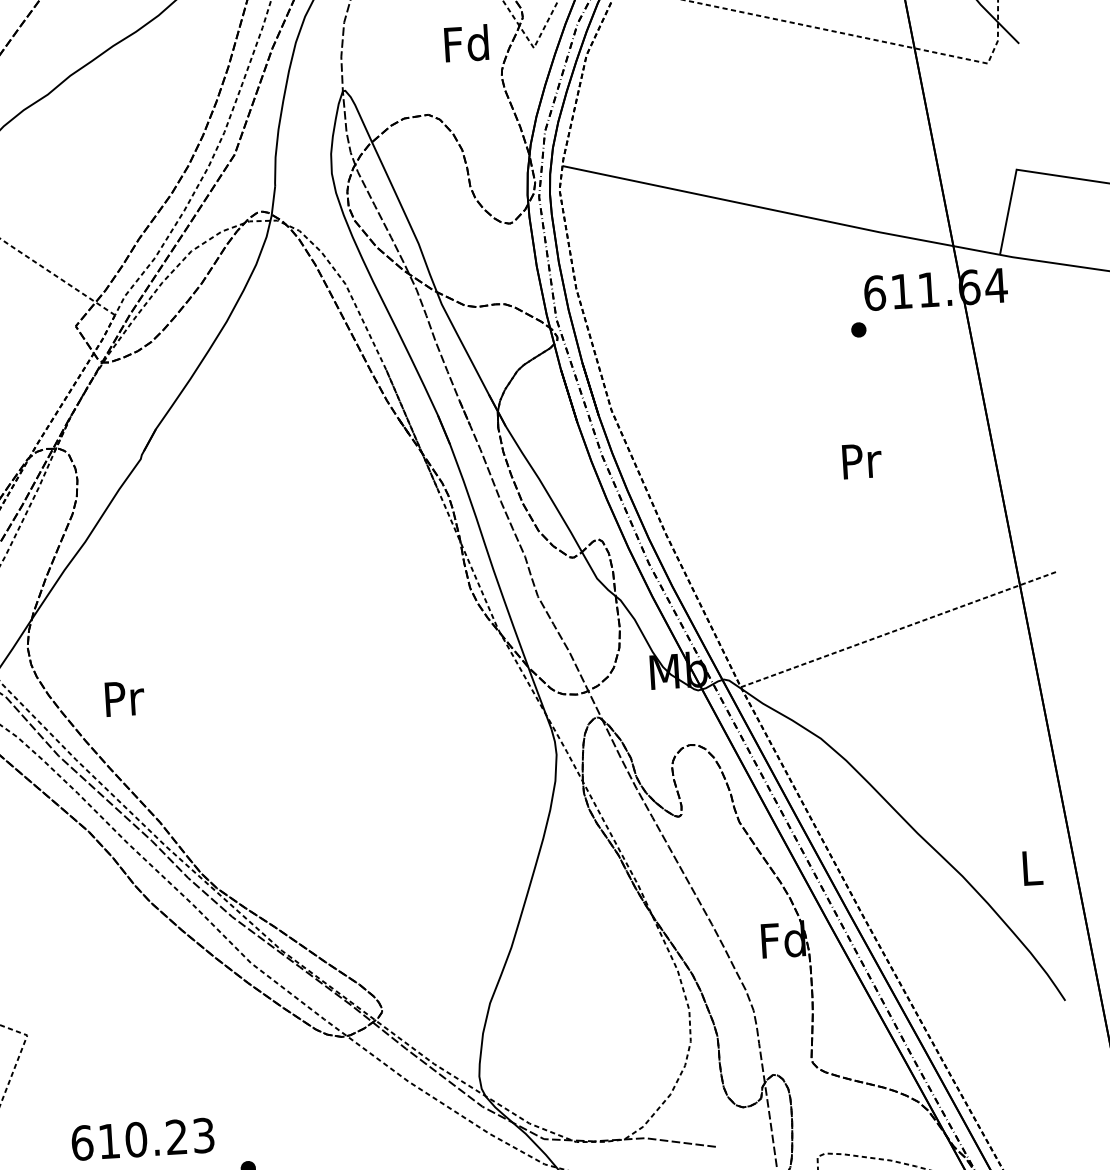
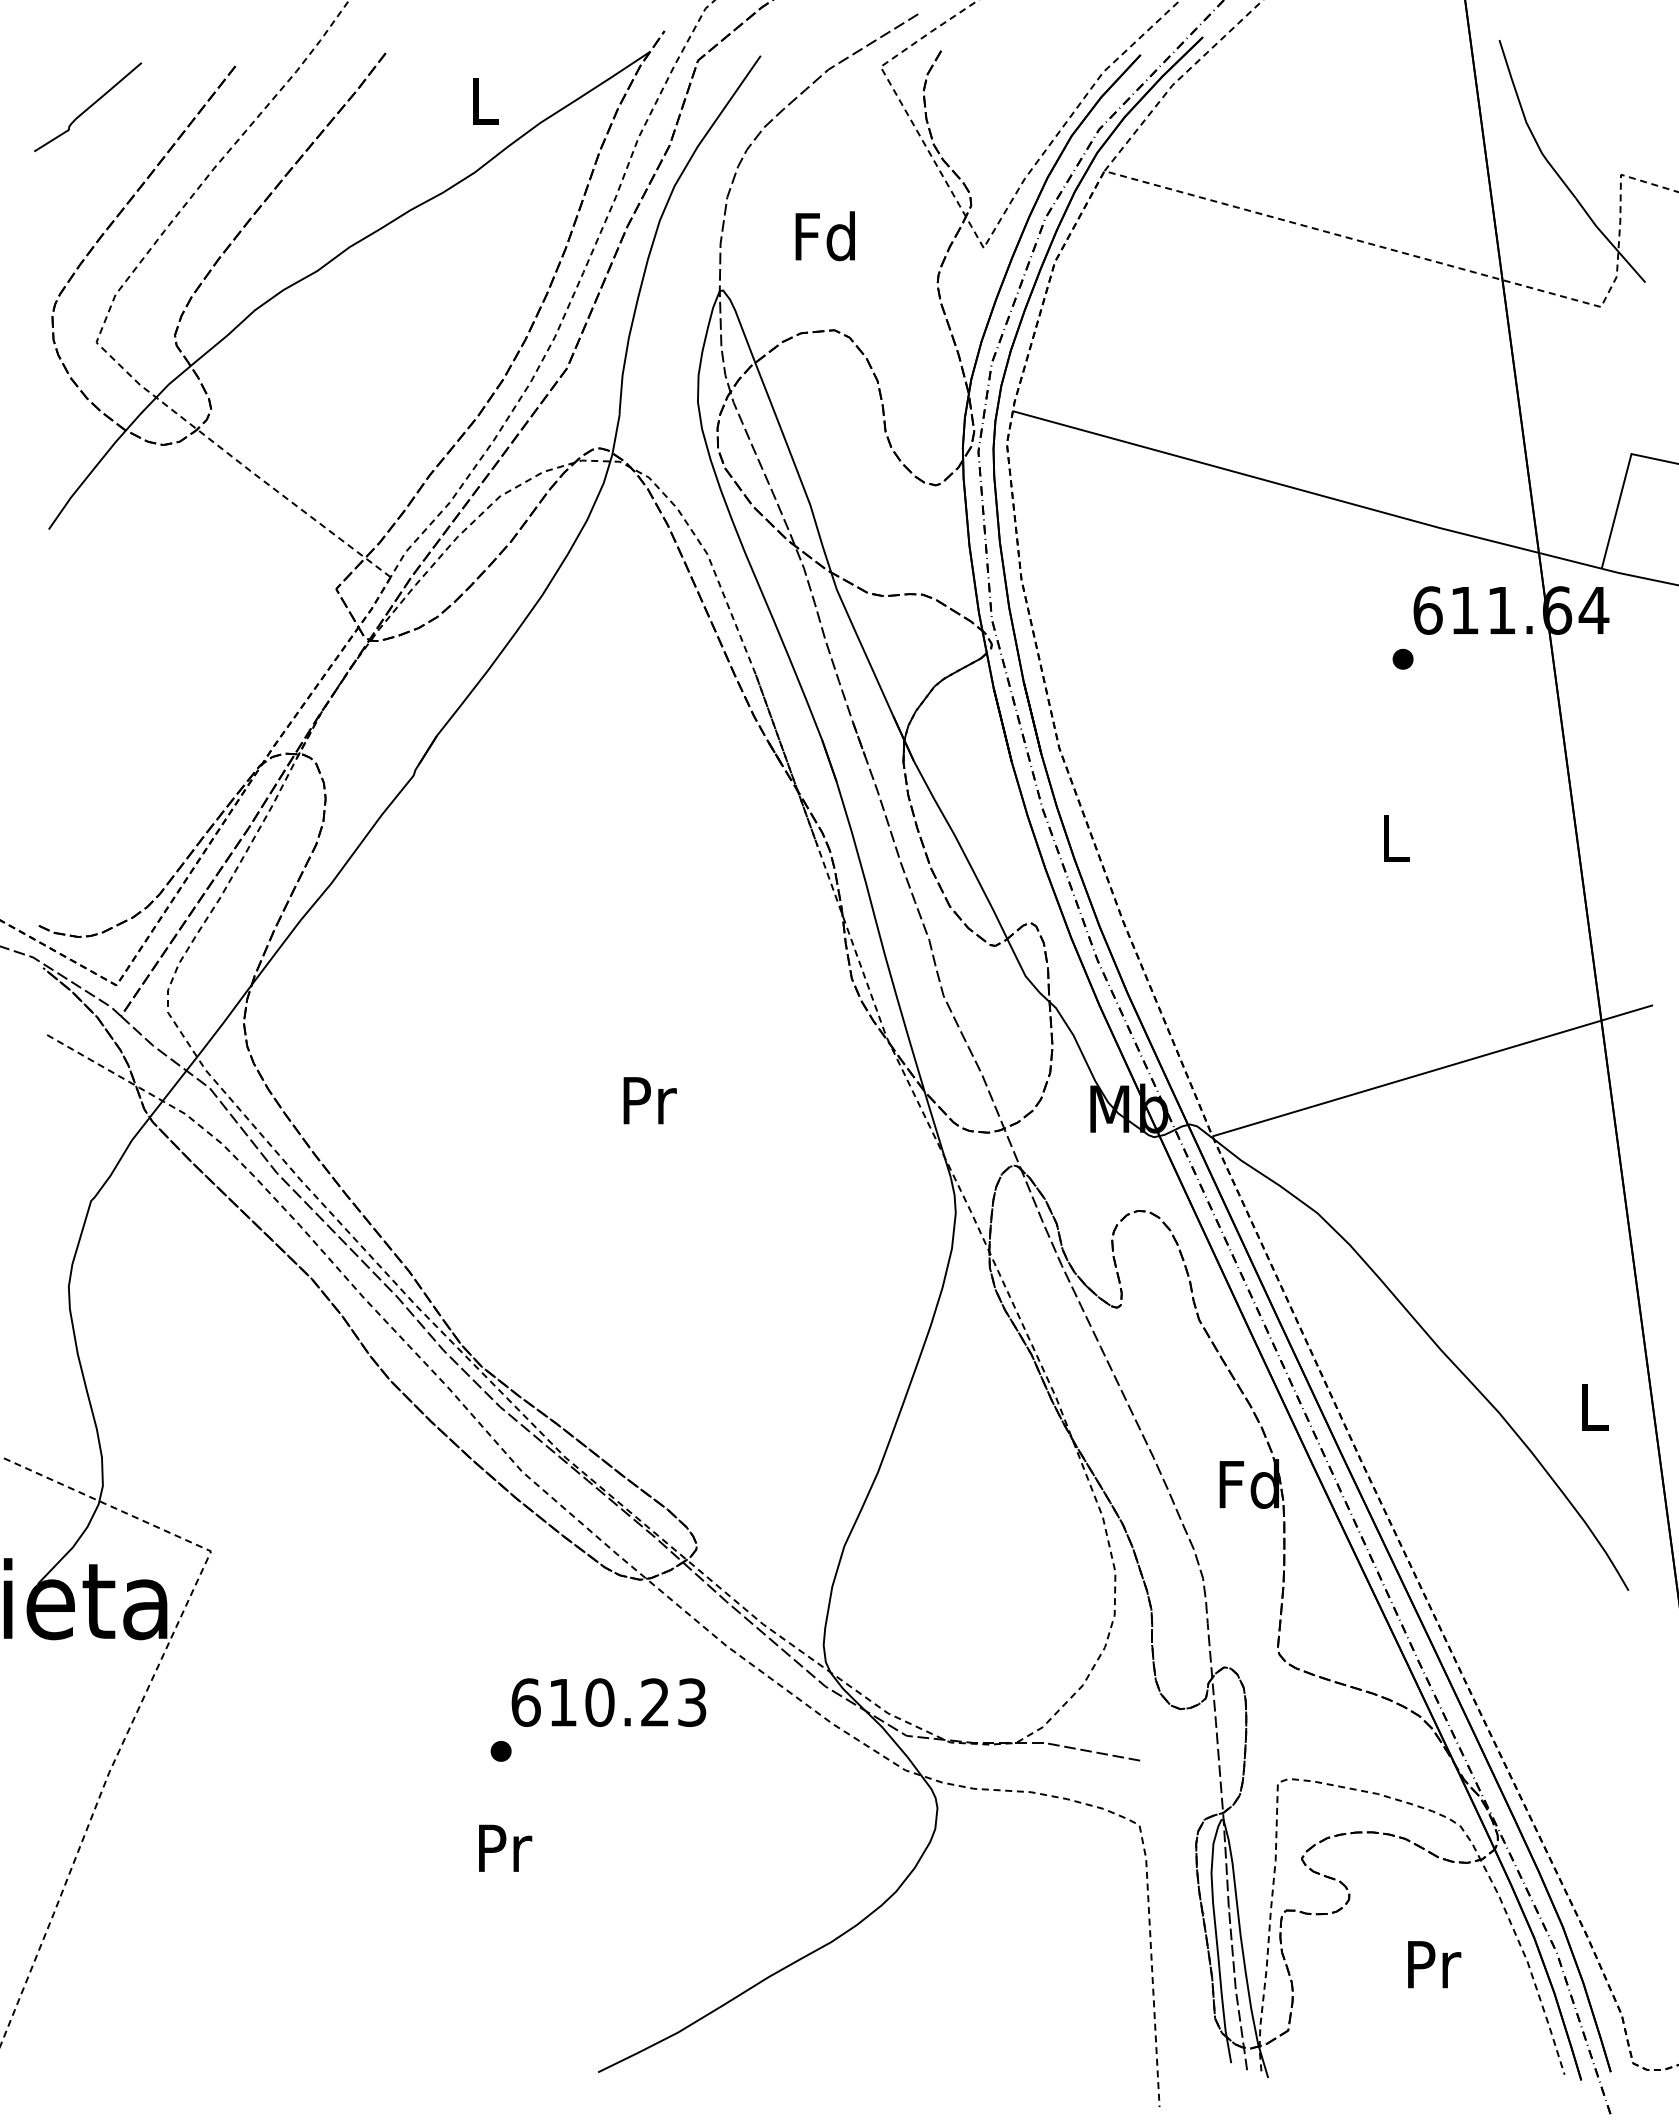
text: (465, 43) -> (824, 236), moved
text: (862, 460) -> (1396, 837), Pr -> L
line: (898, 629) -> (1432, 1070), dashed -> solid
text: (124, 698) -> (649, 1100), moved
text: (142, 1139) -> (608, 1702), moved

